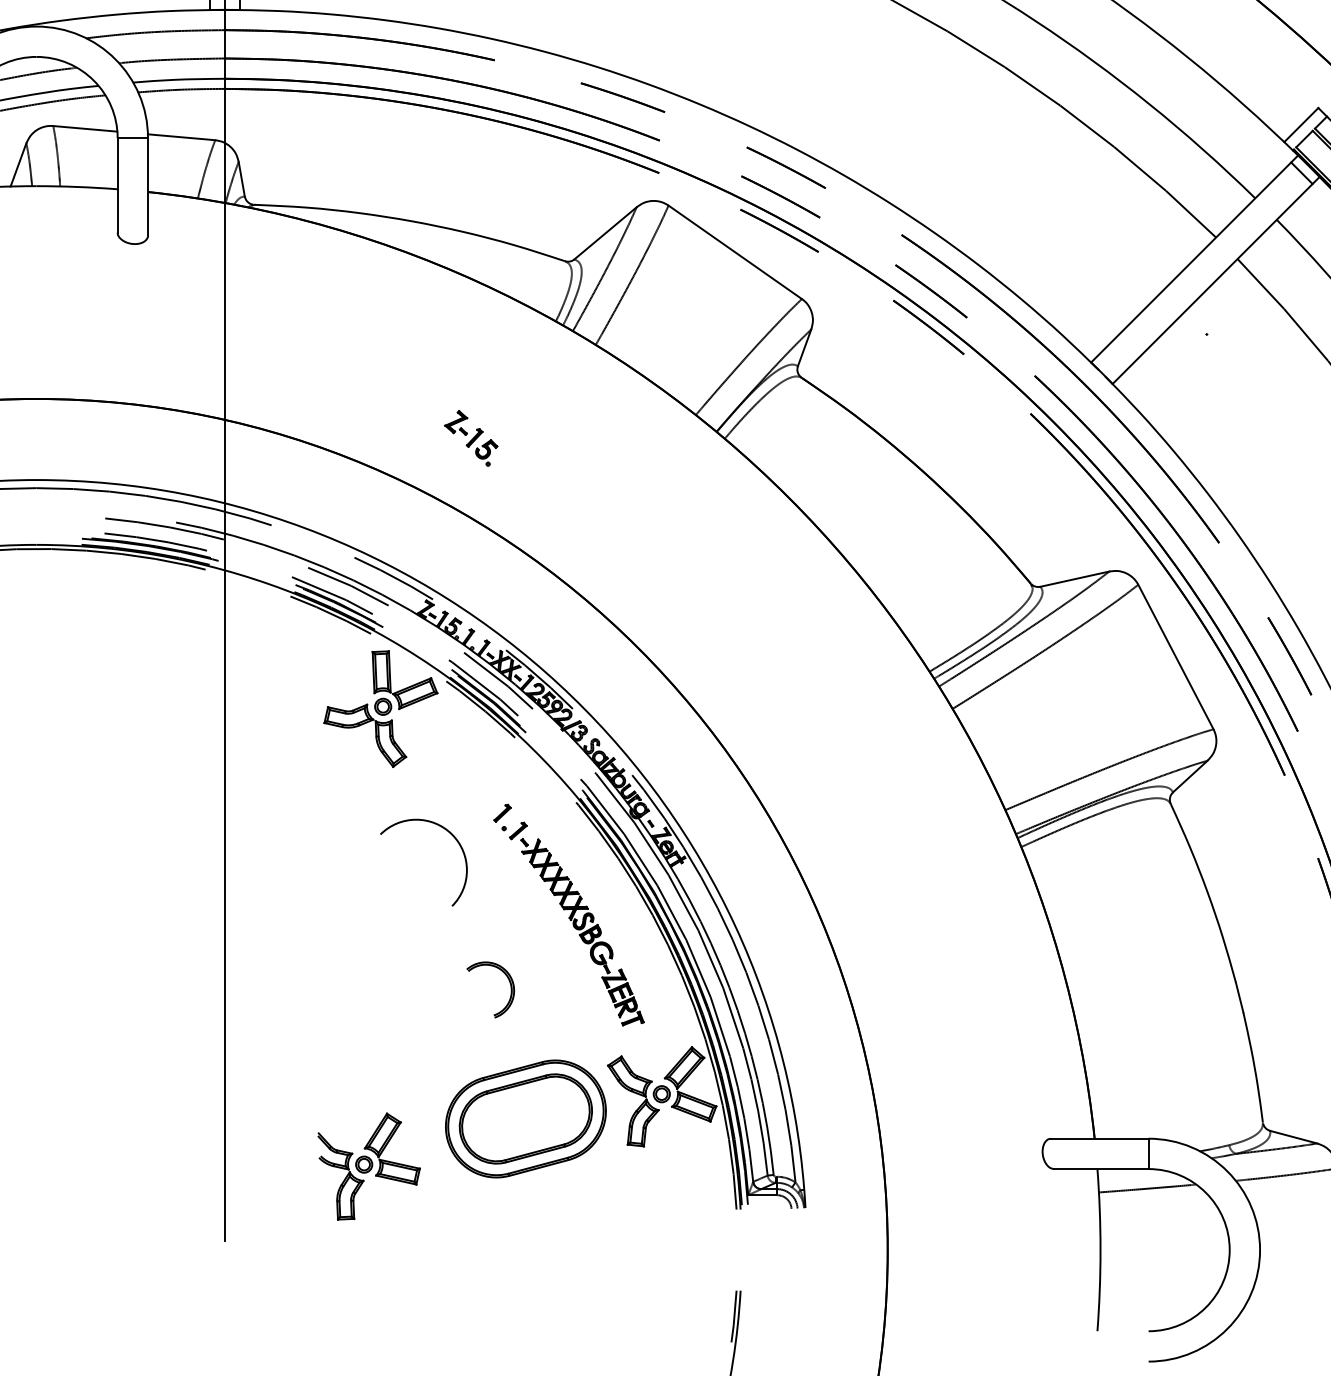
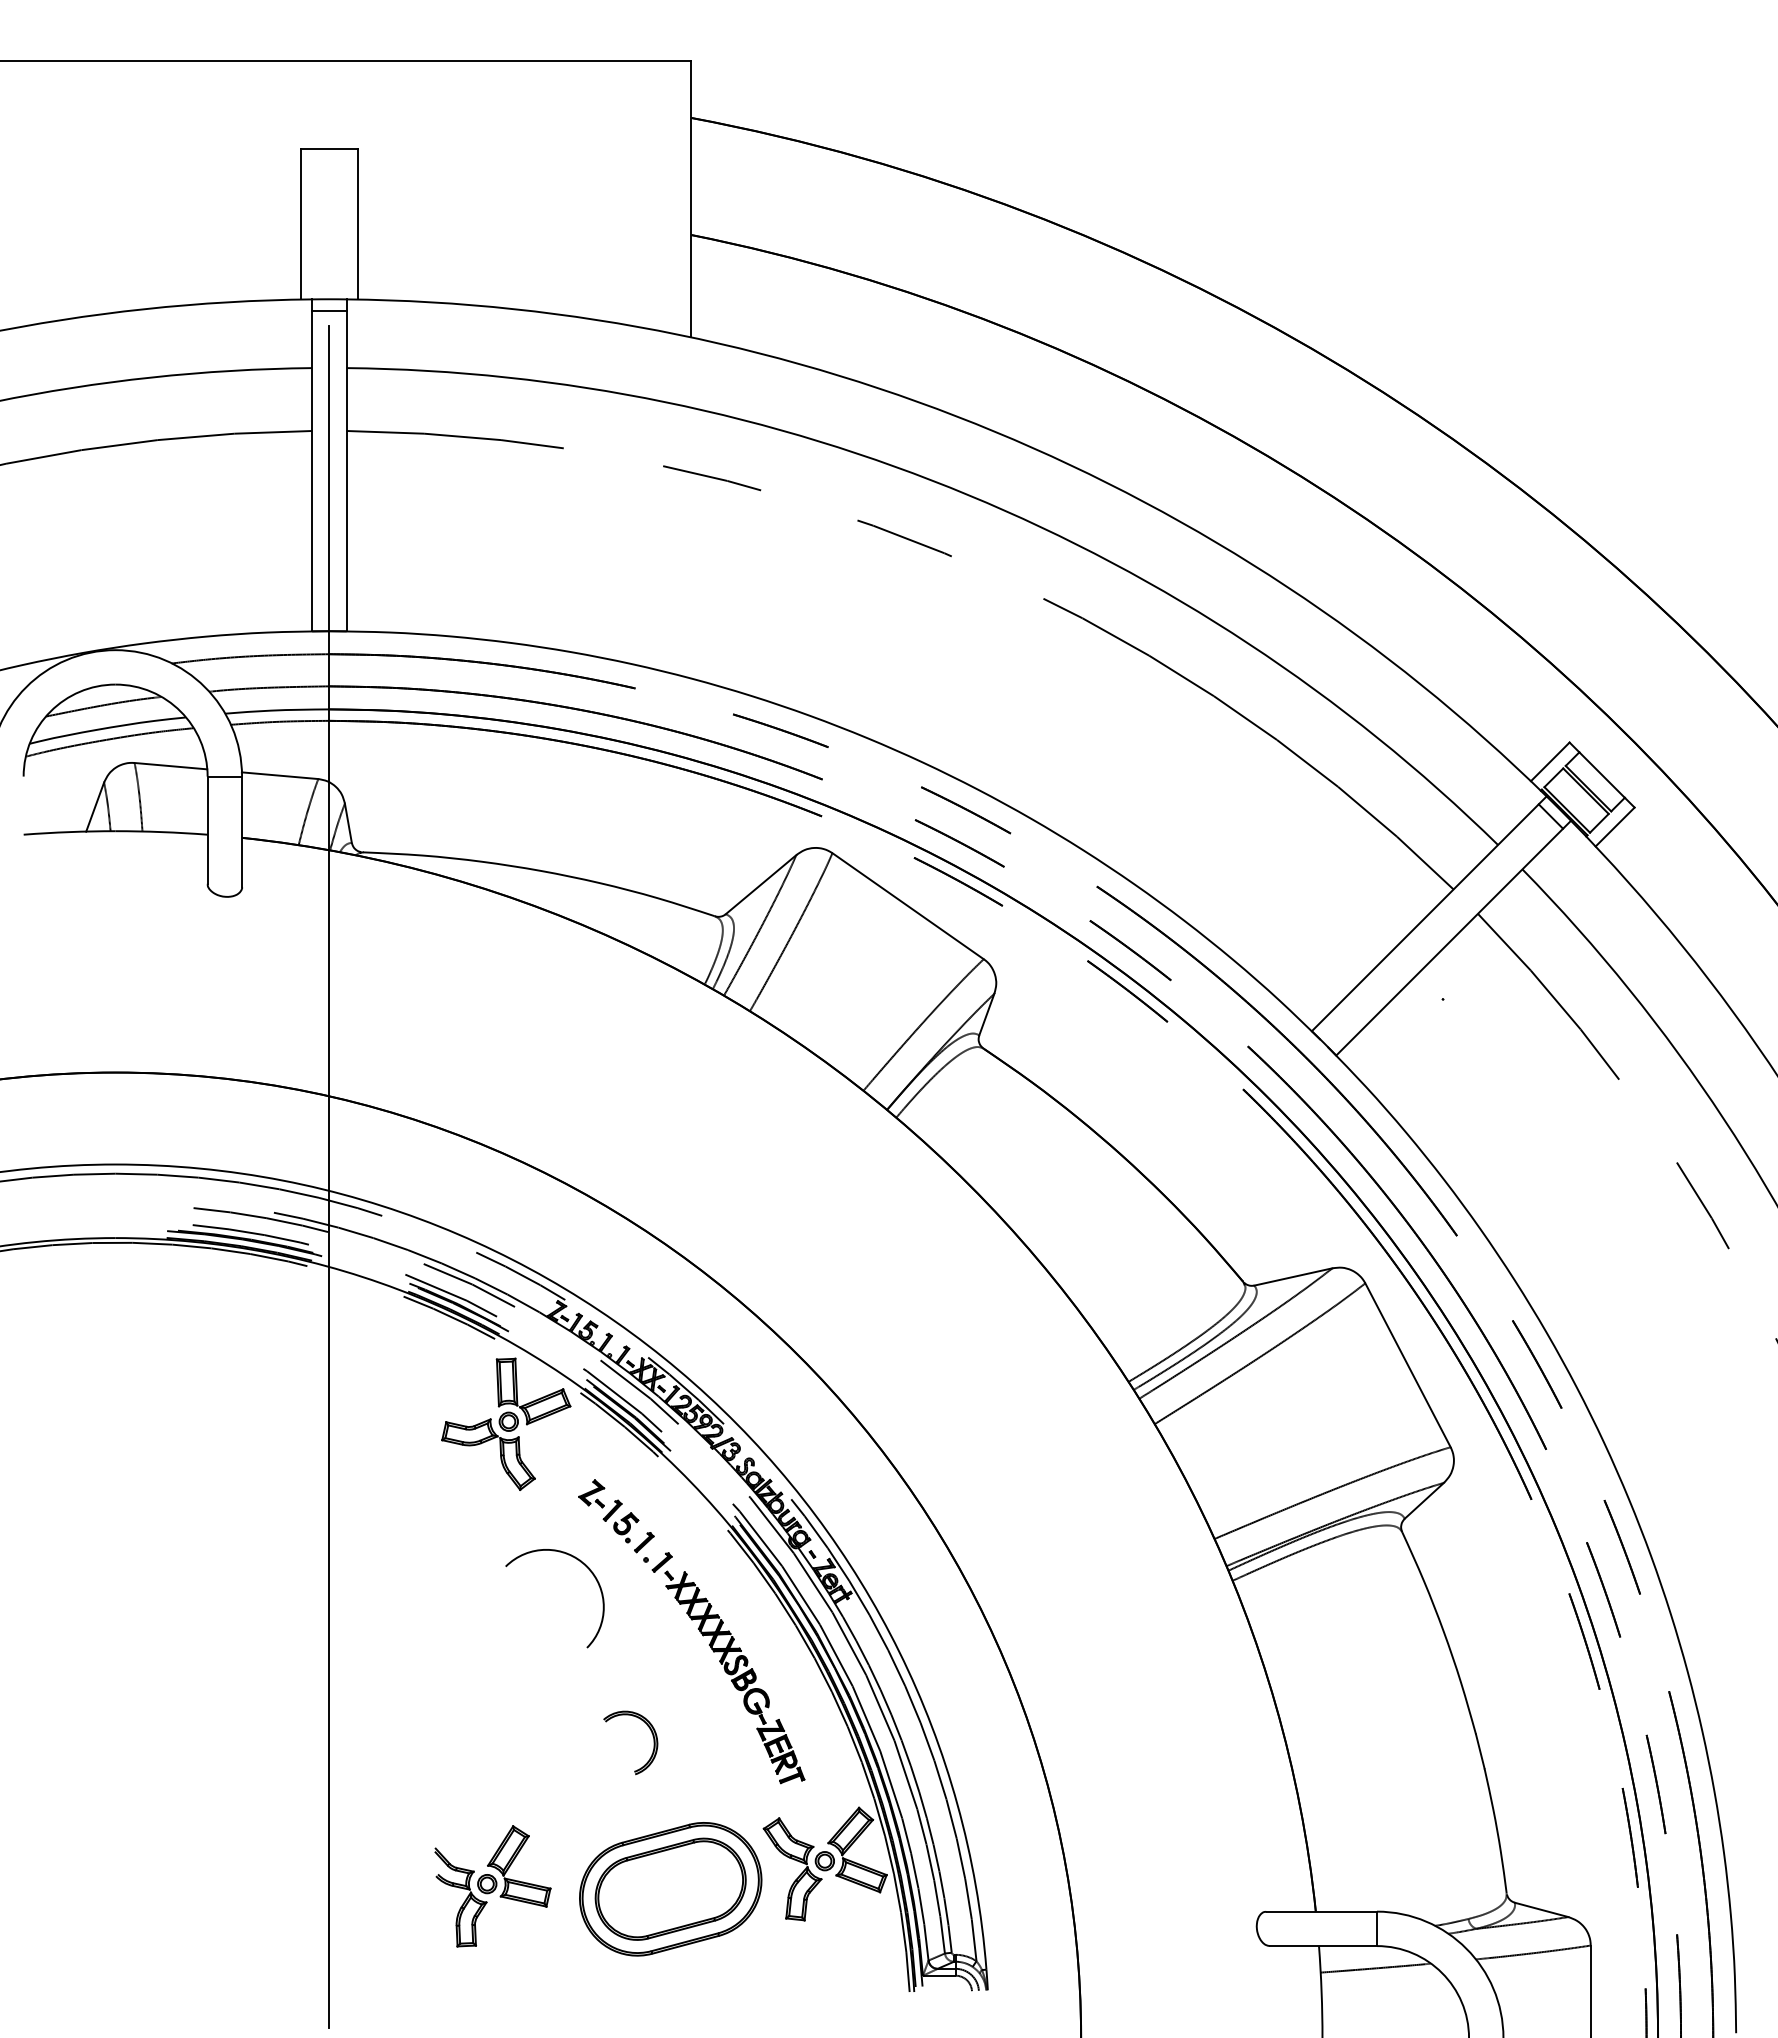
part: (471, 438) -> (608, 1511), moved
part: (368, 1166) -> (492, 1886), moved

